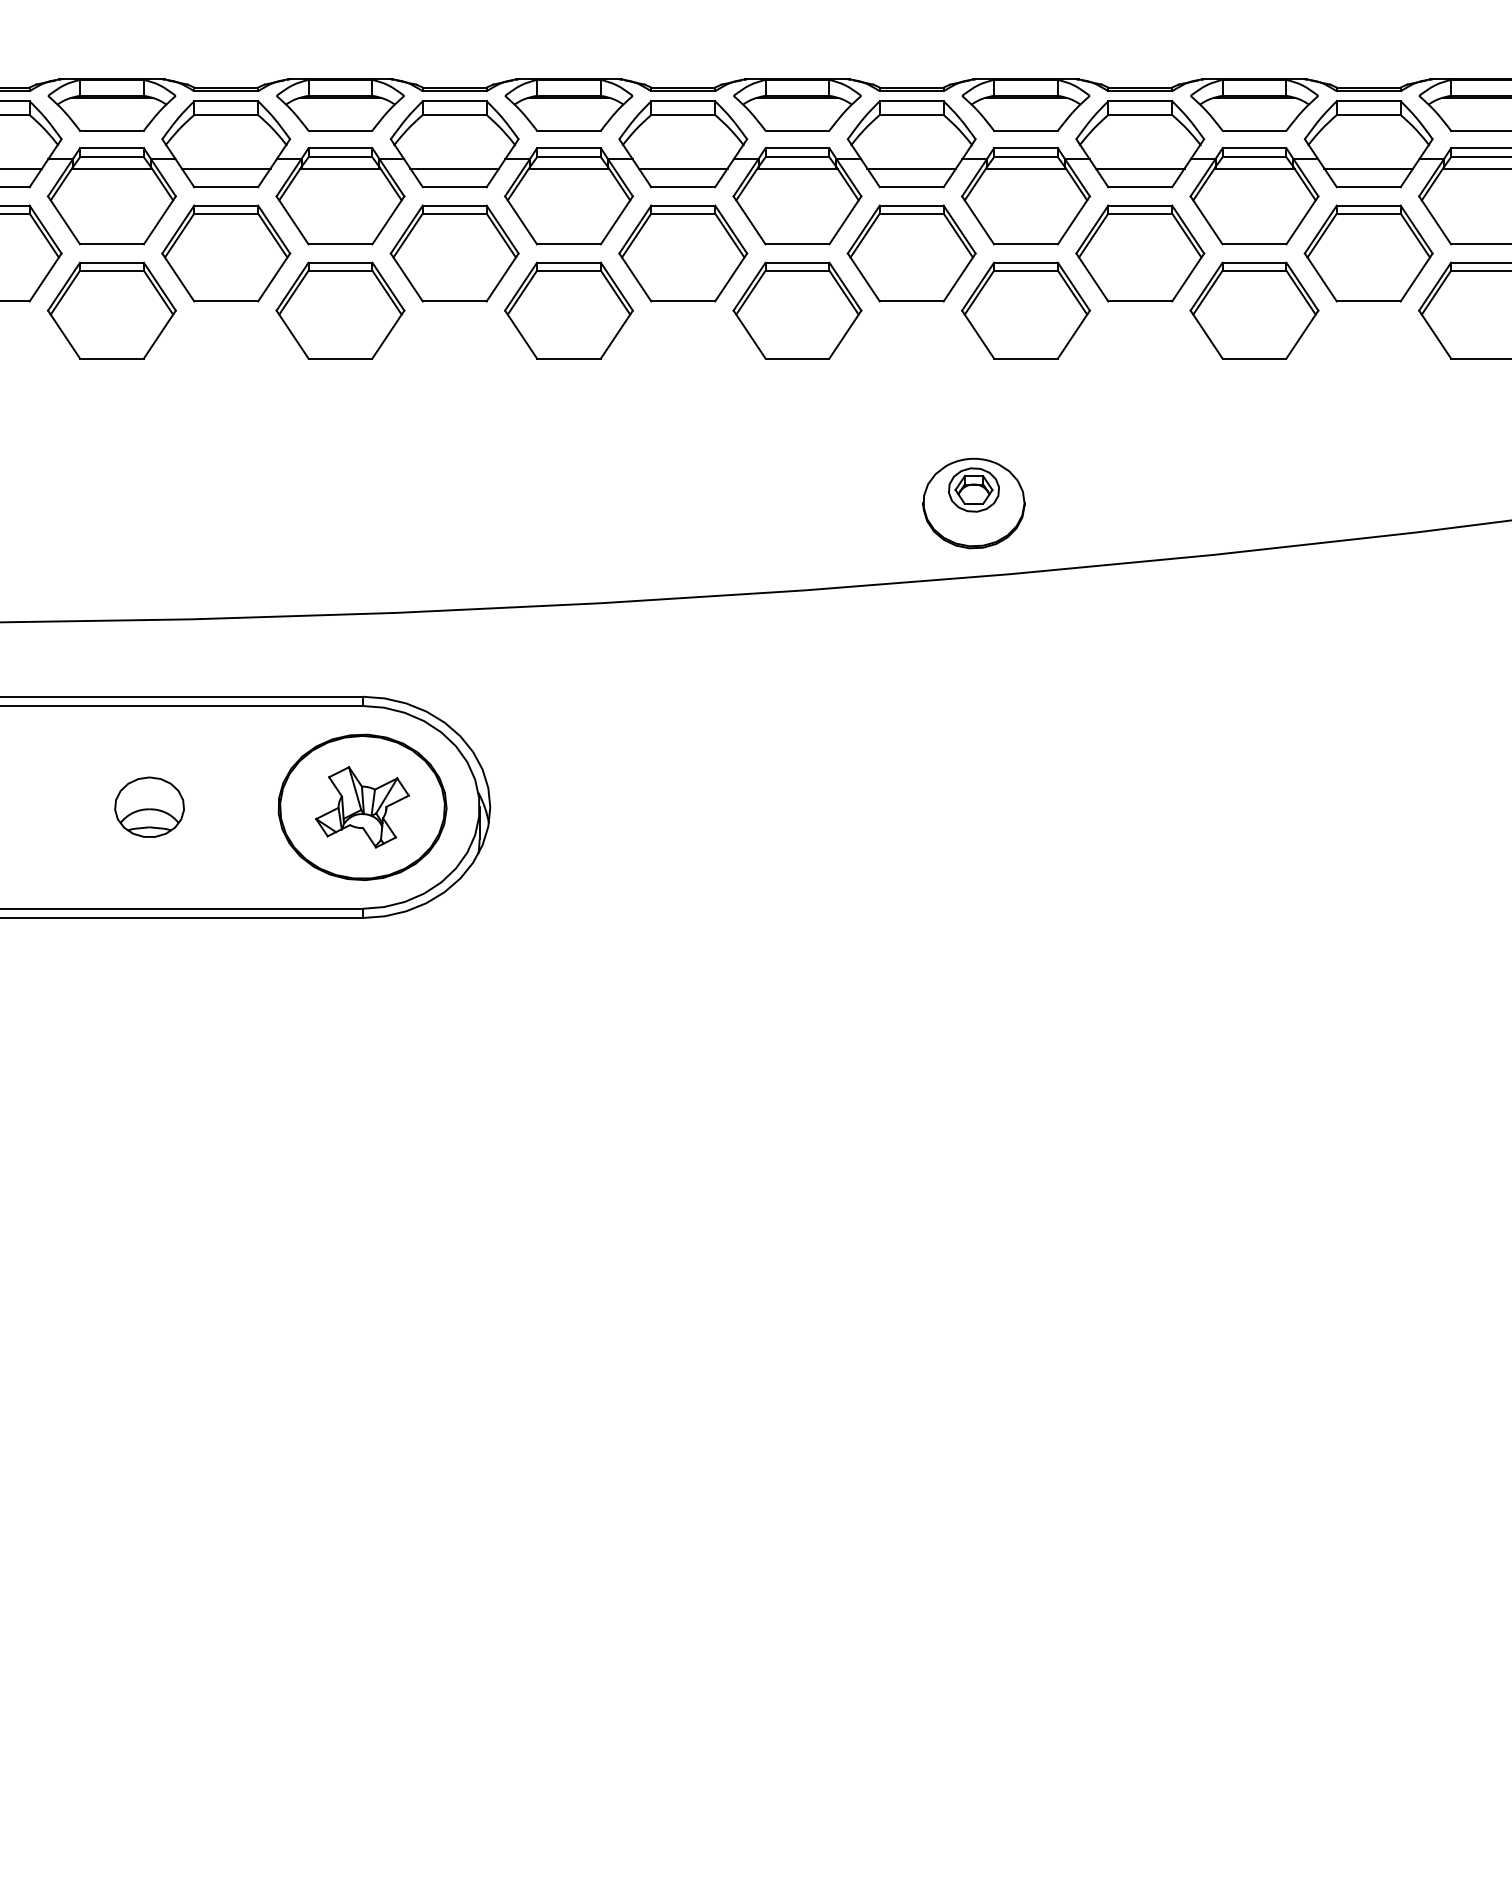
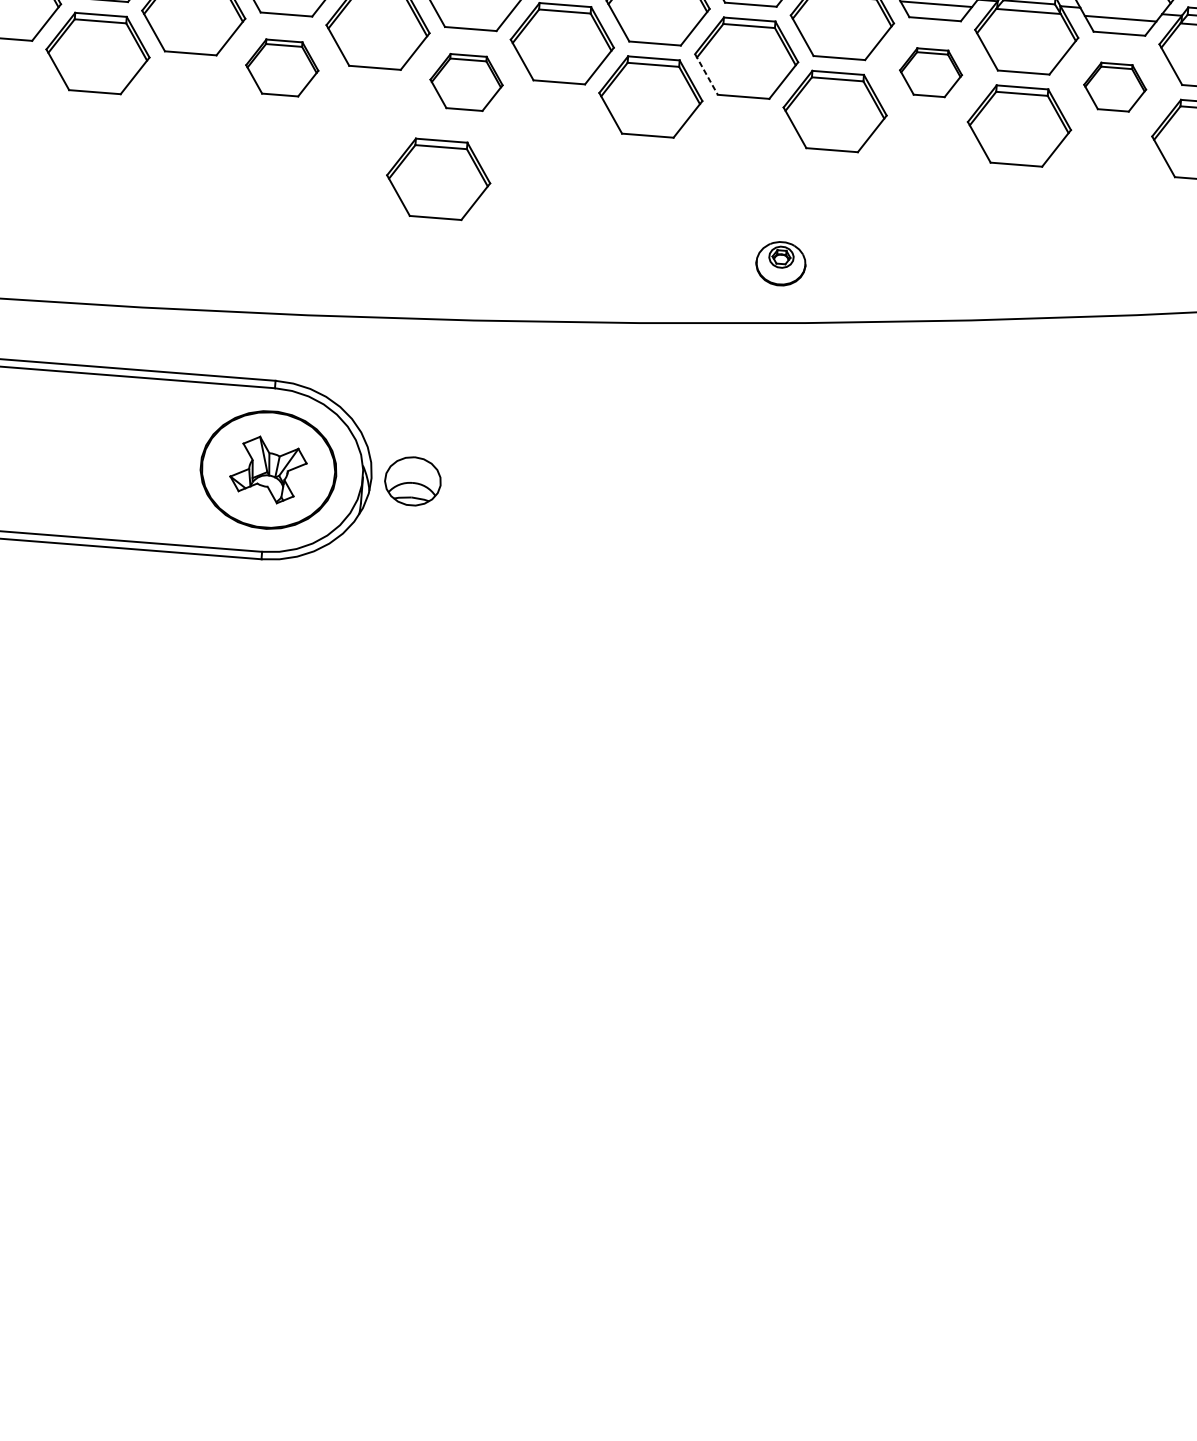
part: (1140, 253) -> (931, 72), size x0.6
part: (1368, 253) -> (1115, 87), size x0.6
line: (863, 277) -> (706, 74), solid -> dashed
part: (340, 310) -> (282, 67), size x0.7
part: (568, 310) -> (466, 82), size x0.7
part: (543, 432) -> (438, 179), added
part: (973, 503) -> (780, 263), size x0.6
part: (149, 806) -> (412, 480), moved

